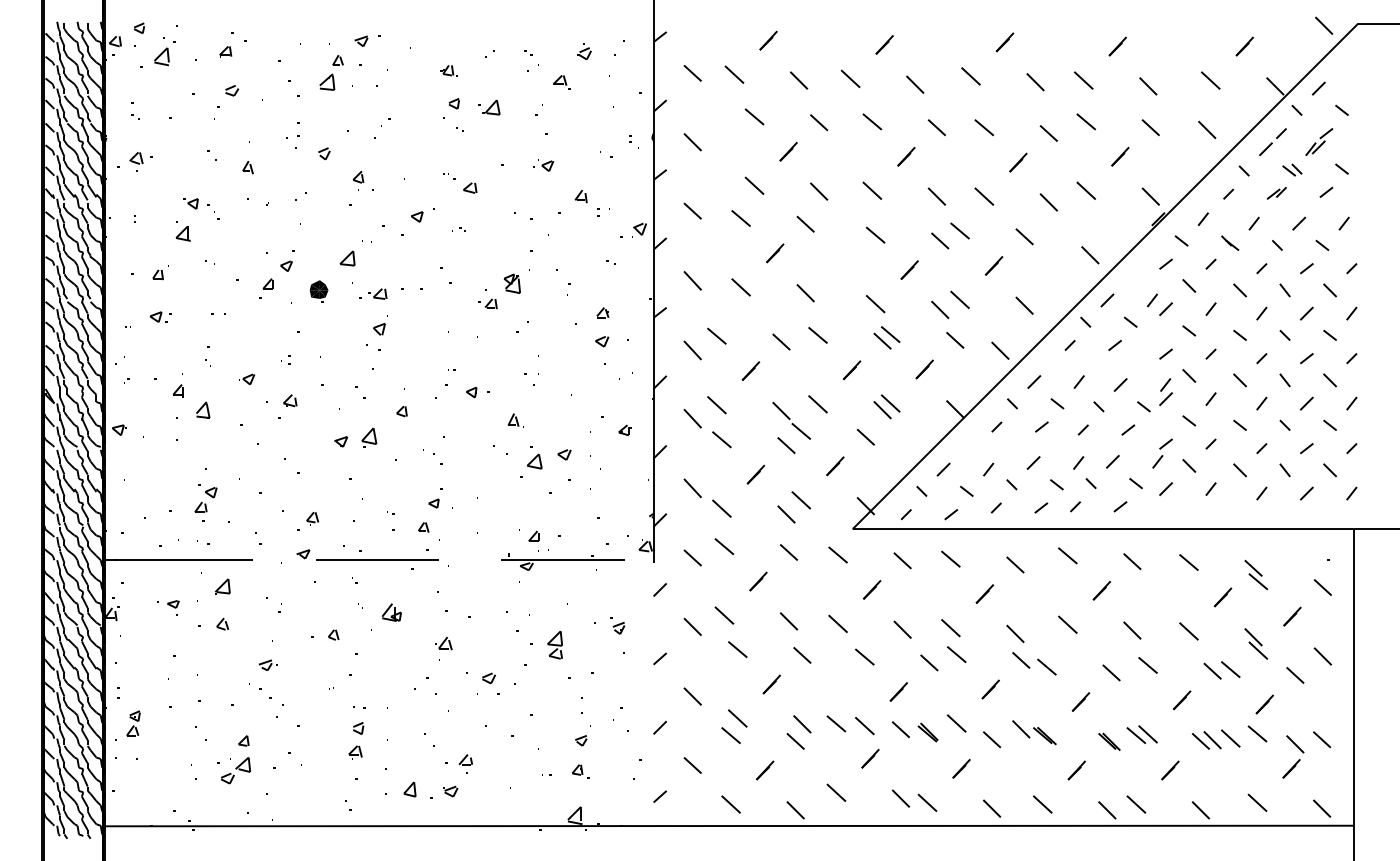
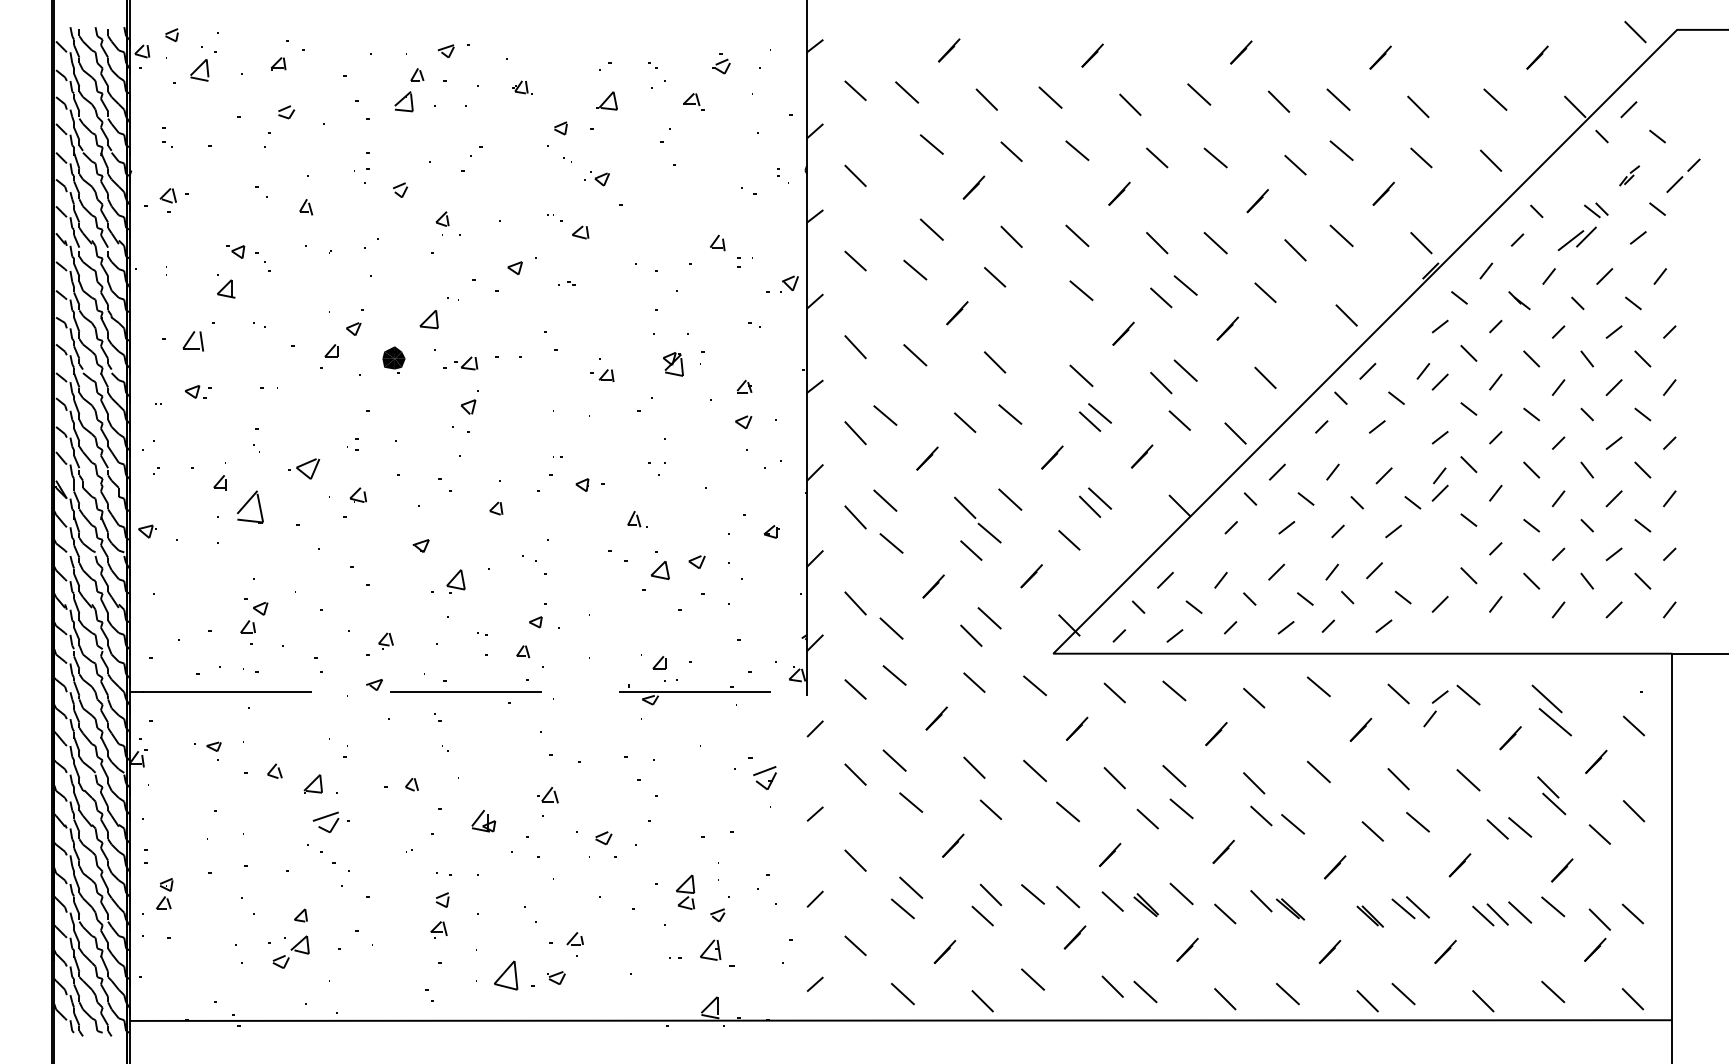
part: (448, 70) -> (521, 87), moved
part: (491, 107) -> (606, 100), moved
line: (1272, 142) -> (1682, 176), moved
part: (1319, 142) -> (1629, 176), size x0.6
part: (543, 165) -> (597, 178), moved
part: (1276, 193) -> (1576, 239), size x1.6
part: (160, 272) -> (198, 336), size x1.6
part: (511, 283) -> (672, 363), moved
part: (247, 379) -> (305, 468), size x1.6
part: (203, 409) -> (251, 506), size x1.6
part: (369, 437) -> (456, 581), moved
part: (1162, 453) -> (1435, 708), moved
part: (1255, 574) -> (1550, 709), size x1.4
part: (222, 586) -> (312, 784), moved
part: (391, 612) -> (483, 821), moved
part: (617, 625) -> (762, 772), size x1.6
part: (554, 645) -> (684, 892), moved
part: (267, 664) -> (330, 821), size x1.6
part: (580, 771) -> (716, 953), size x1.6
part: (409, 789) -> (505, 975), size x1.6

